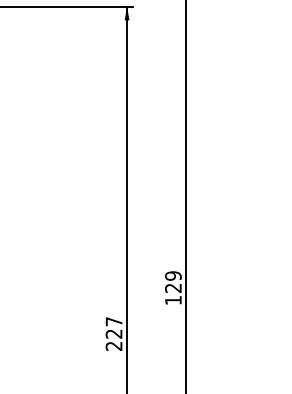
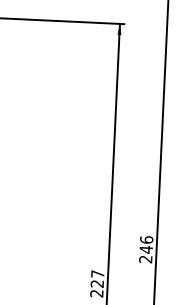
text: (173, 288) -> (146, 249), 129 -> 246

